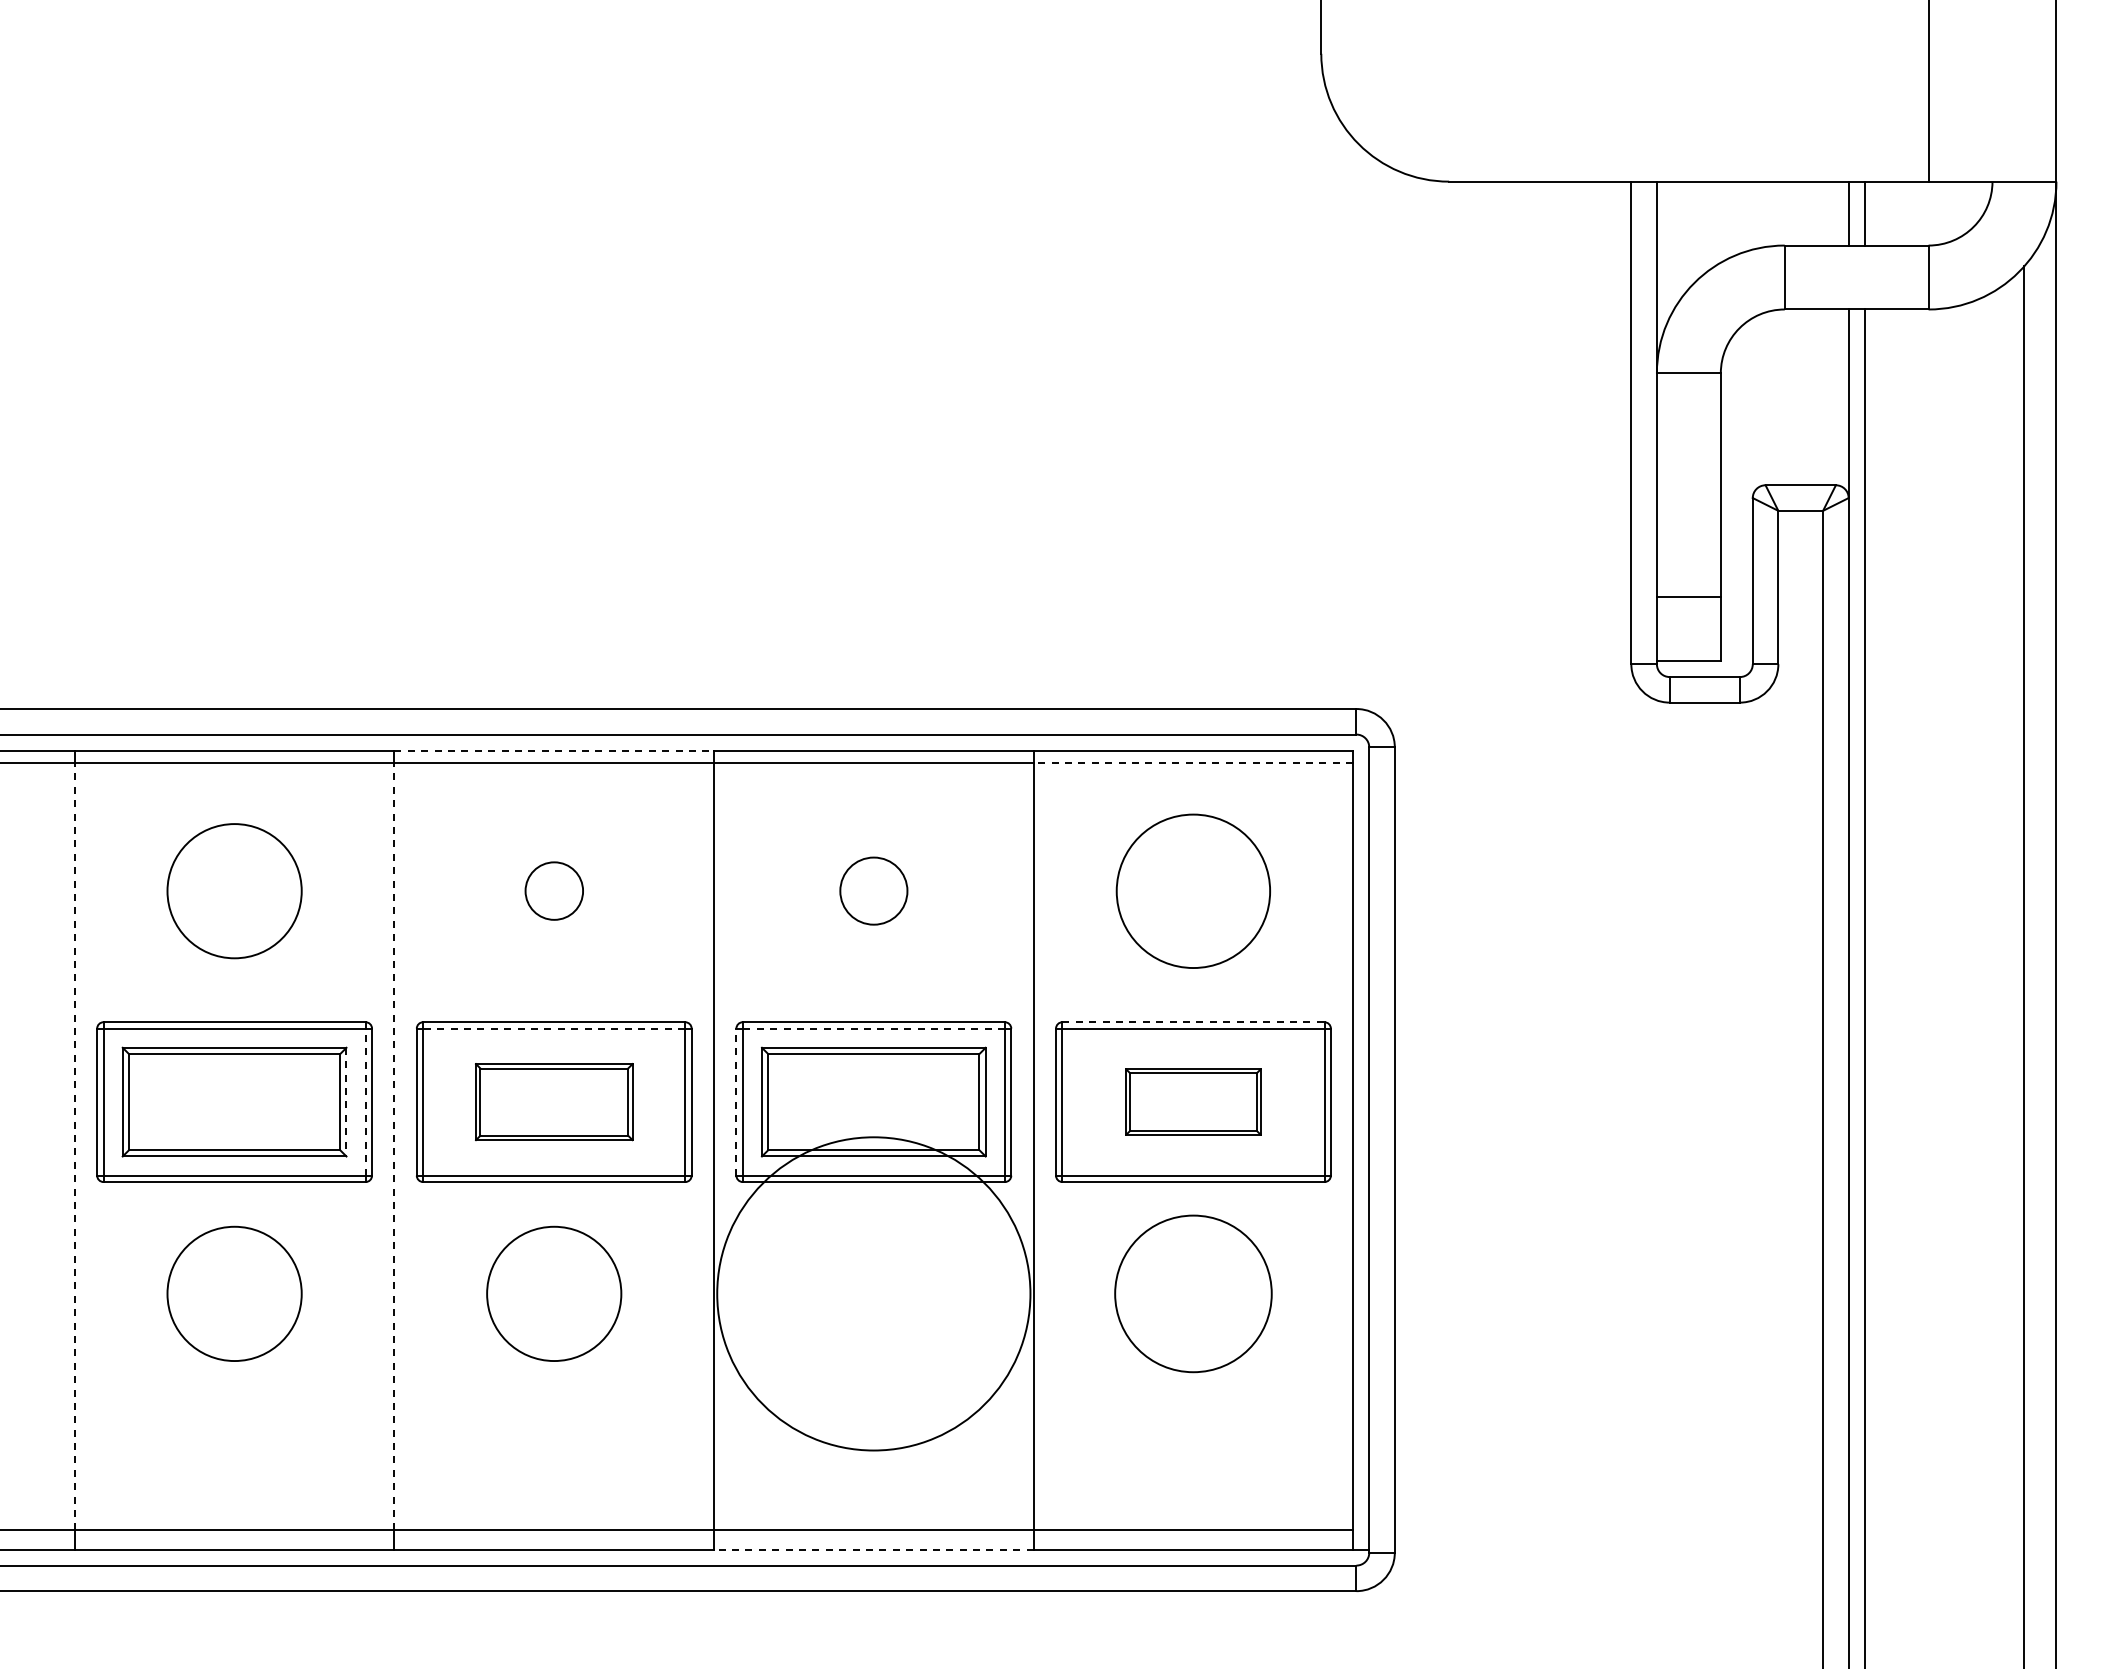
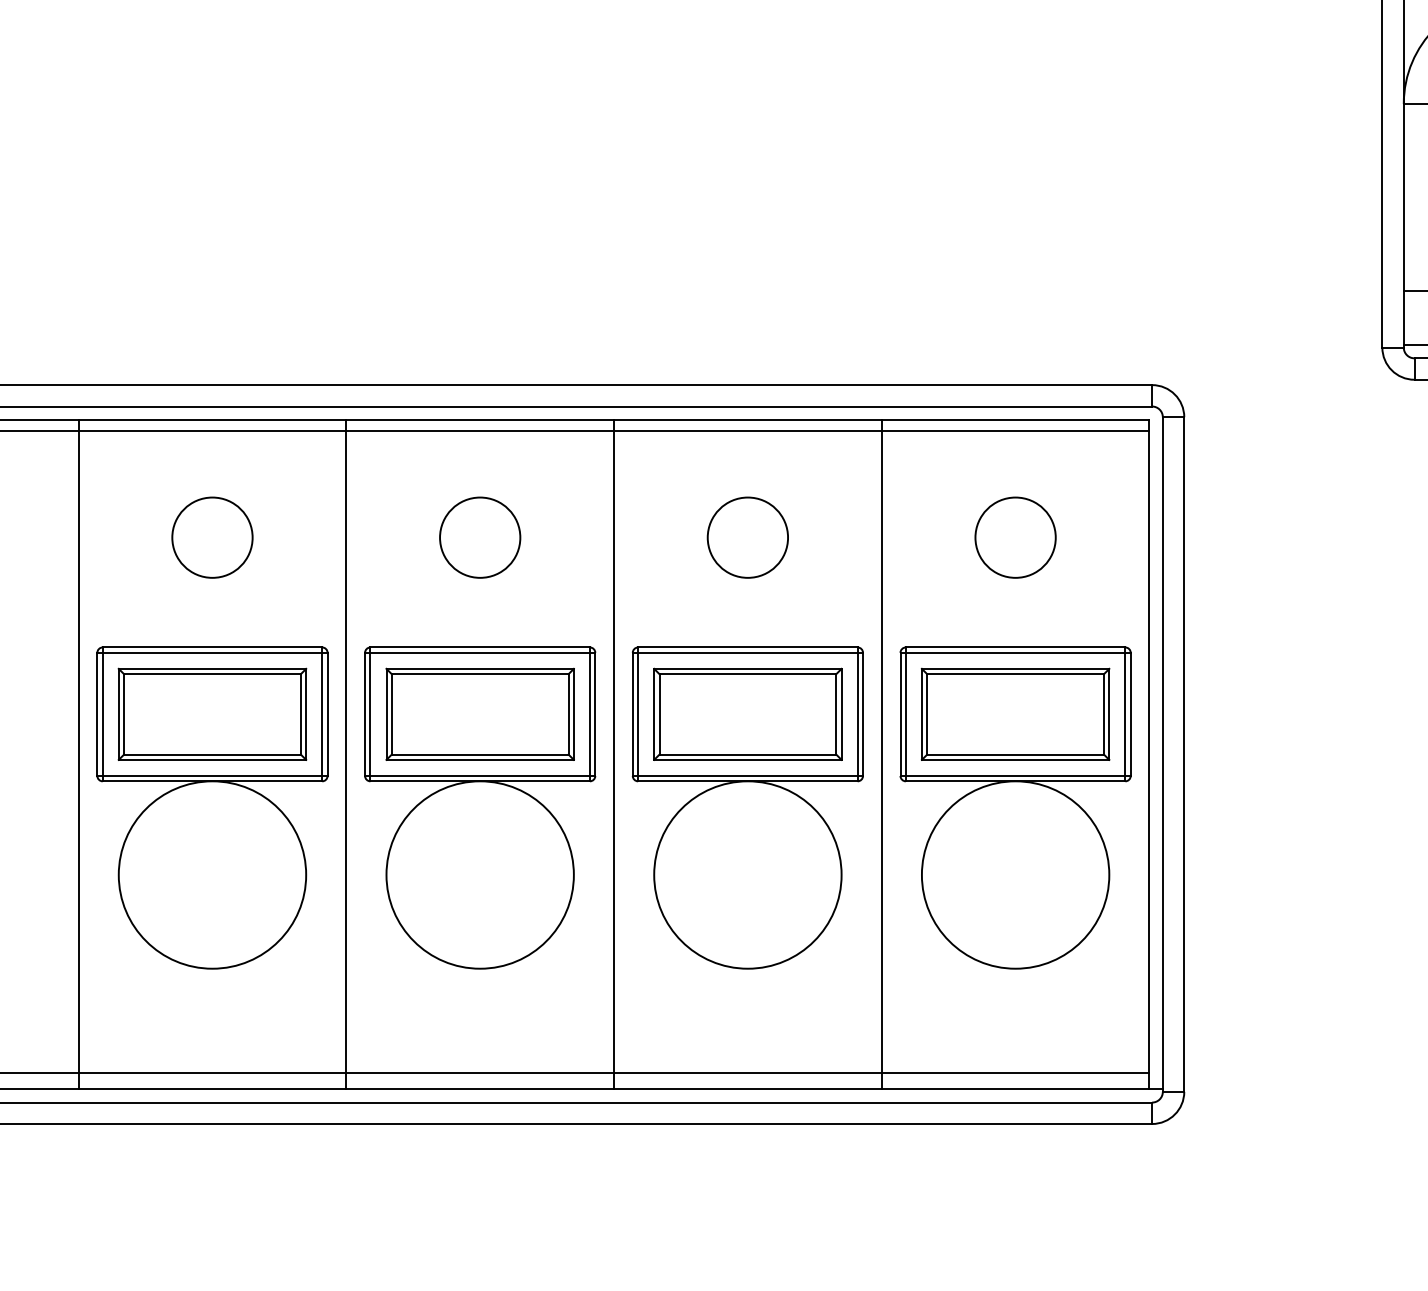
line: (554, 750) -> (480, 419), dashed -> solid
line: (1193, 763) -> (1015, 430), dashed -> solid
circle: (554, 890) -> (480, 537), size x1.67
circle: (873, 890) -> (747, 537), size x1.43
circle: (1193, 890) -> (1015, 537), size x0.62
circle: (234, 891) -> (212, 537), size x0.71
line: (1193, 1022) -> (1015, 647), dashed -> solid
line: (553, 1028) -> (479, 652), dashed -> solid
line: (873, 1028) -> (747, 652), dashed -> solid
part: (554, 1101) -> (480, 713), size x1.43
part: (1193, 1101) -> (1015, 713), size x1.67
line: (346, 1102) -> (306, 714), dashed -> solid
line: (365, 1102) -> (322, 714), dashed -> solid
line: (736, 1102) -> (632, 714), dashed -> solid
line: (74, 1146) -> (78, 751), dashed -> solid
line: (394, 1146) -> (346, 751), dashed -> solid
circle: (234, 1293) -> (212, 874), size x1.67
circle: (554, 1293) -> (480, 874), size x1.67
circle: (873, 1293) -> (747, 874), size x0.71
circle: (1193, 1293) -> (1015, 874), size x1.43
line: (873, 1549) -> (747, 1089), dashed -> solid

